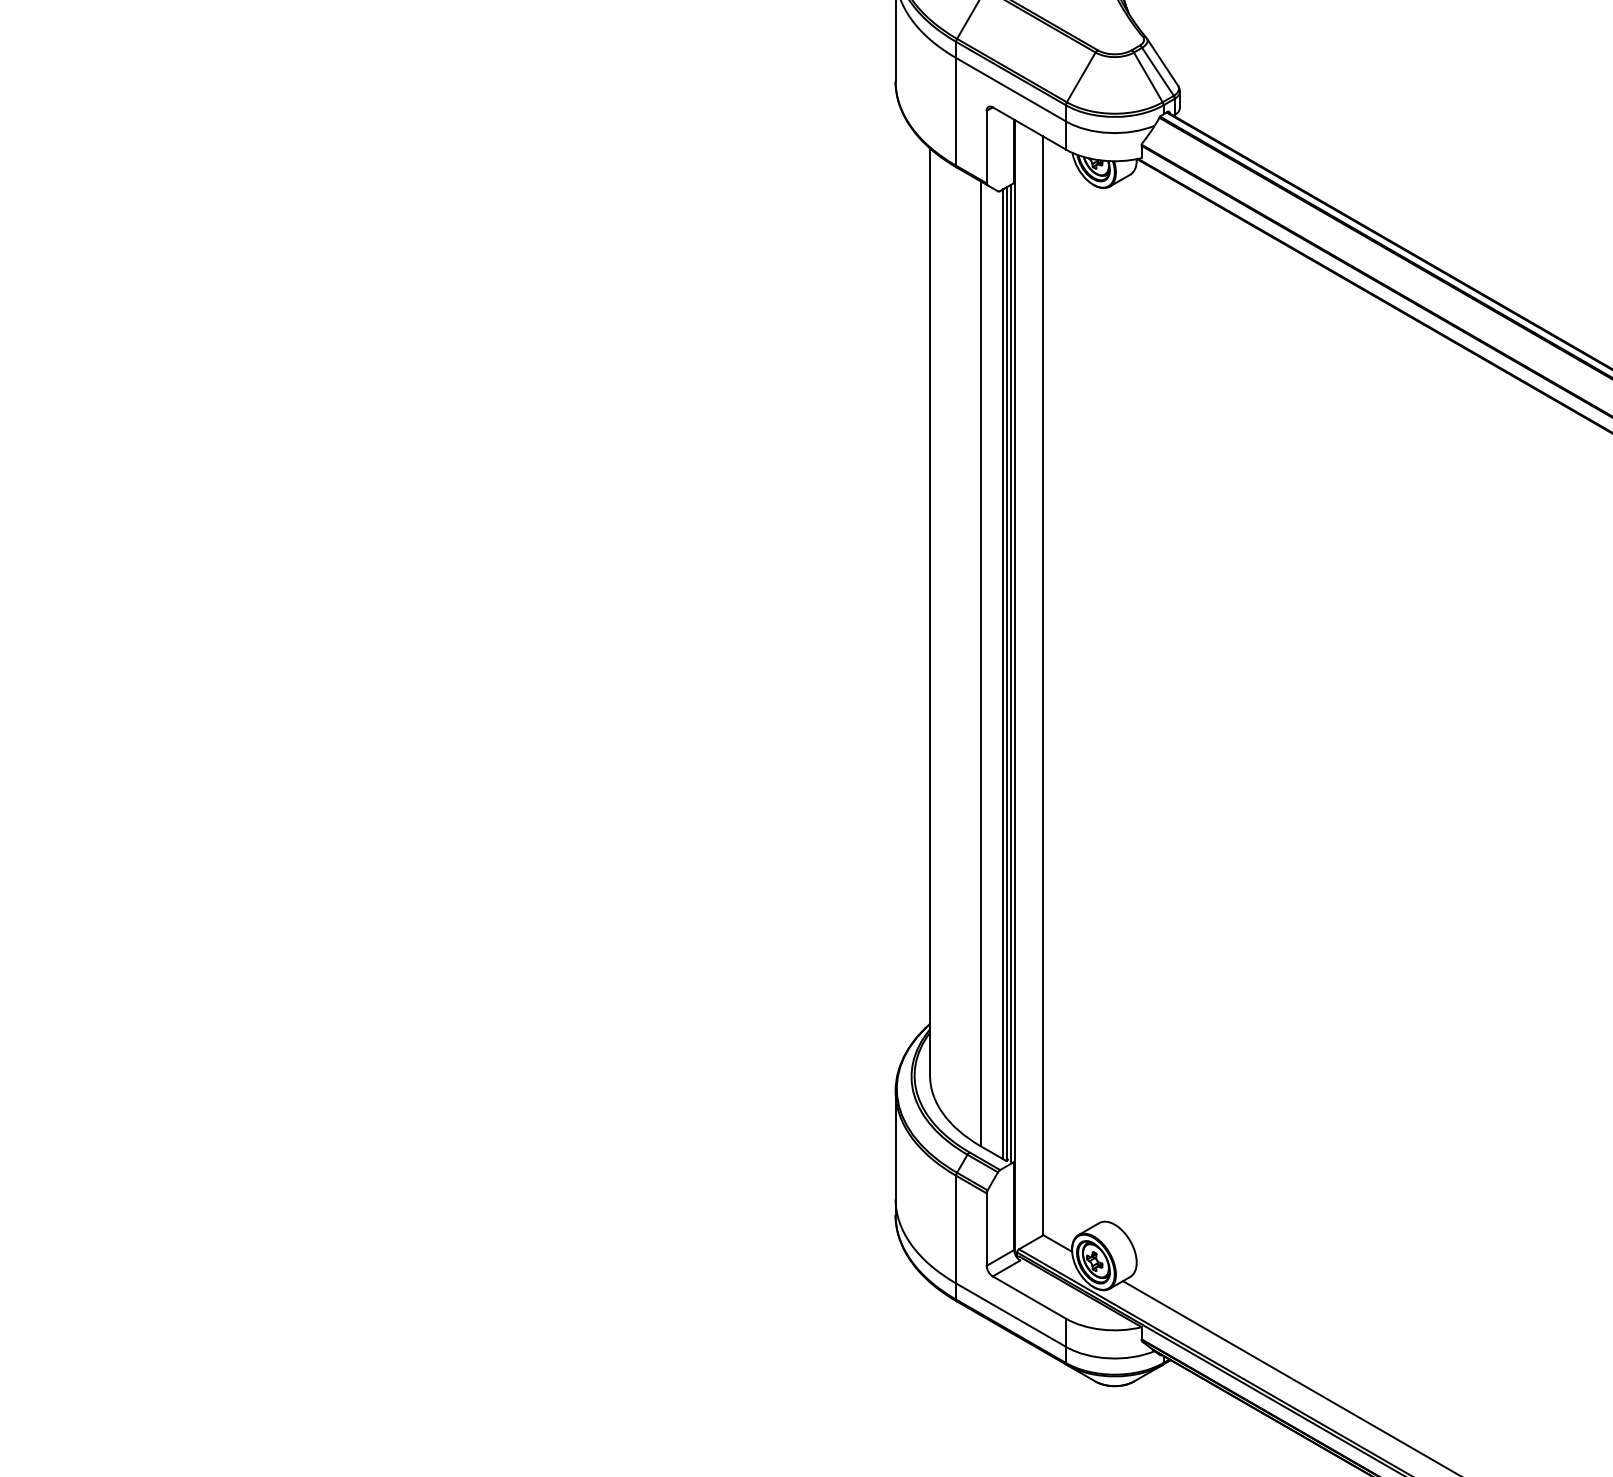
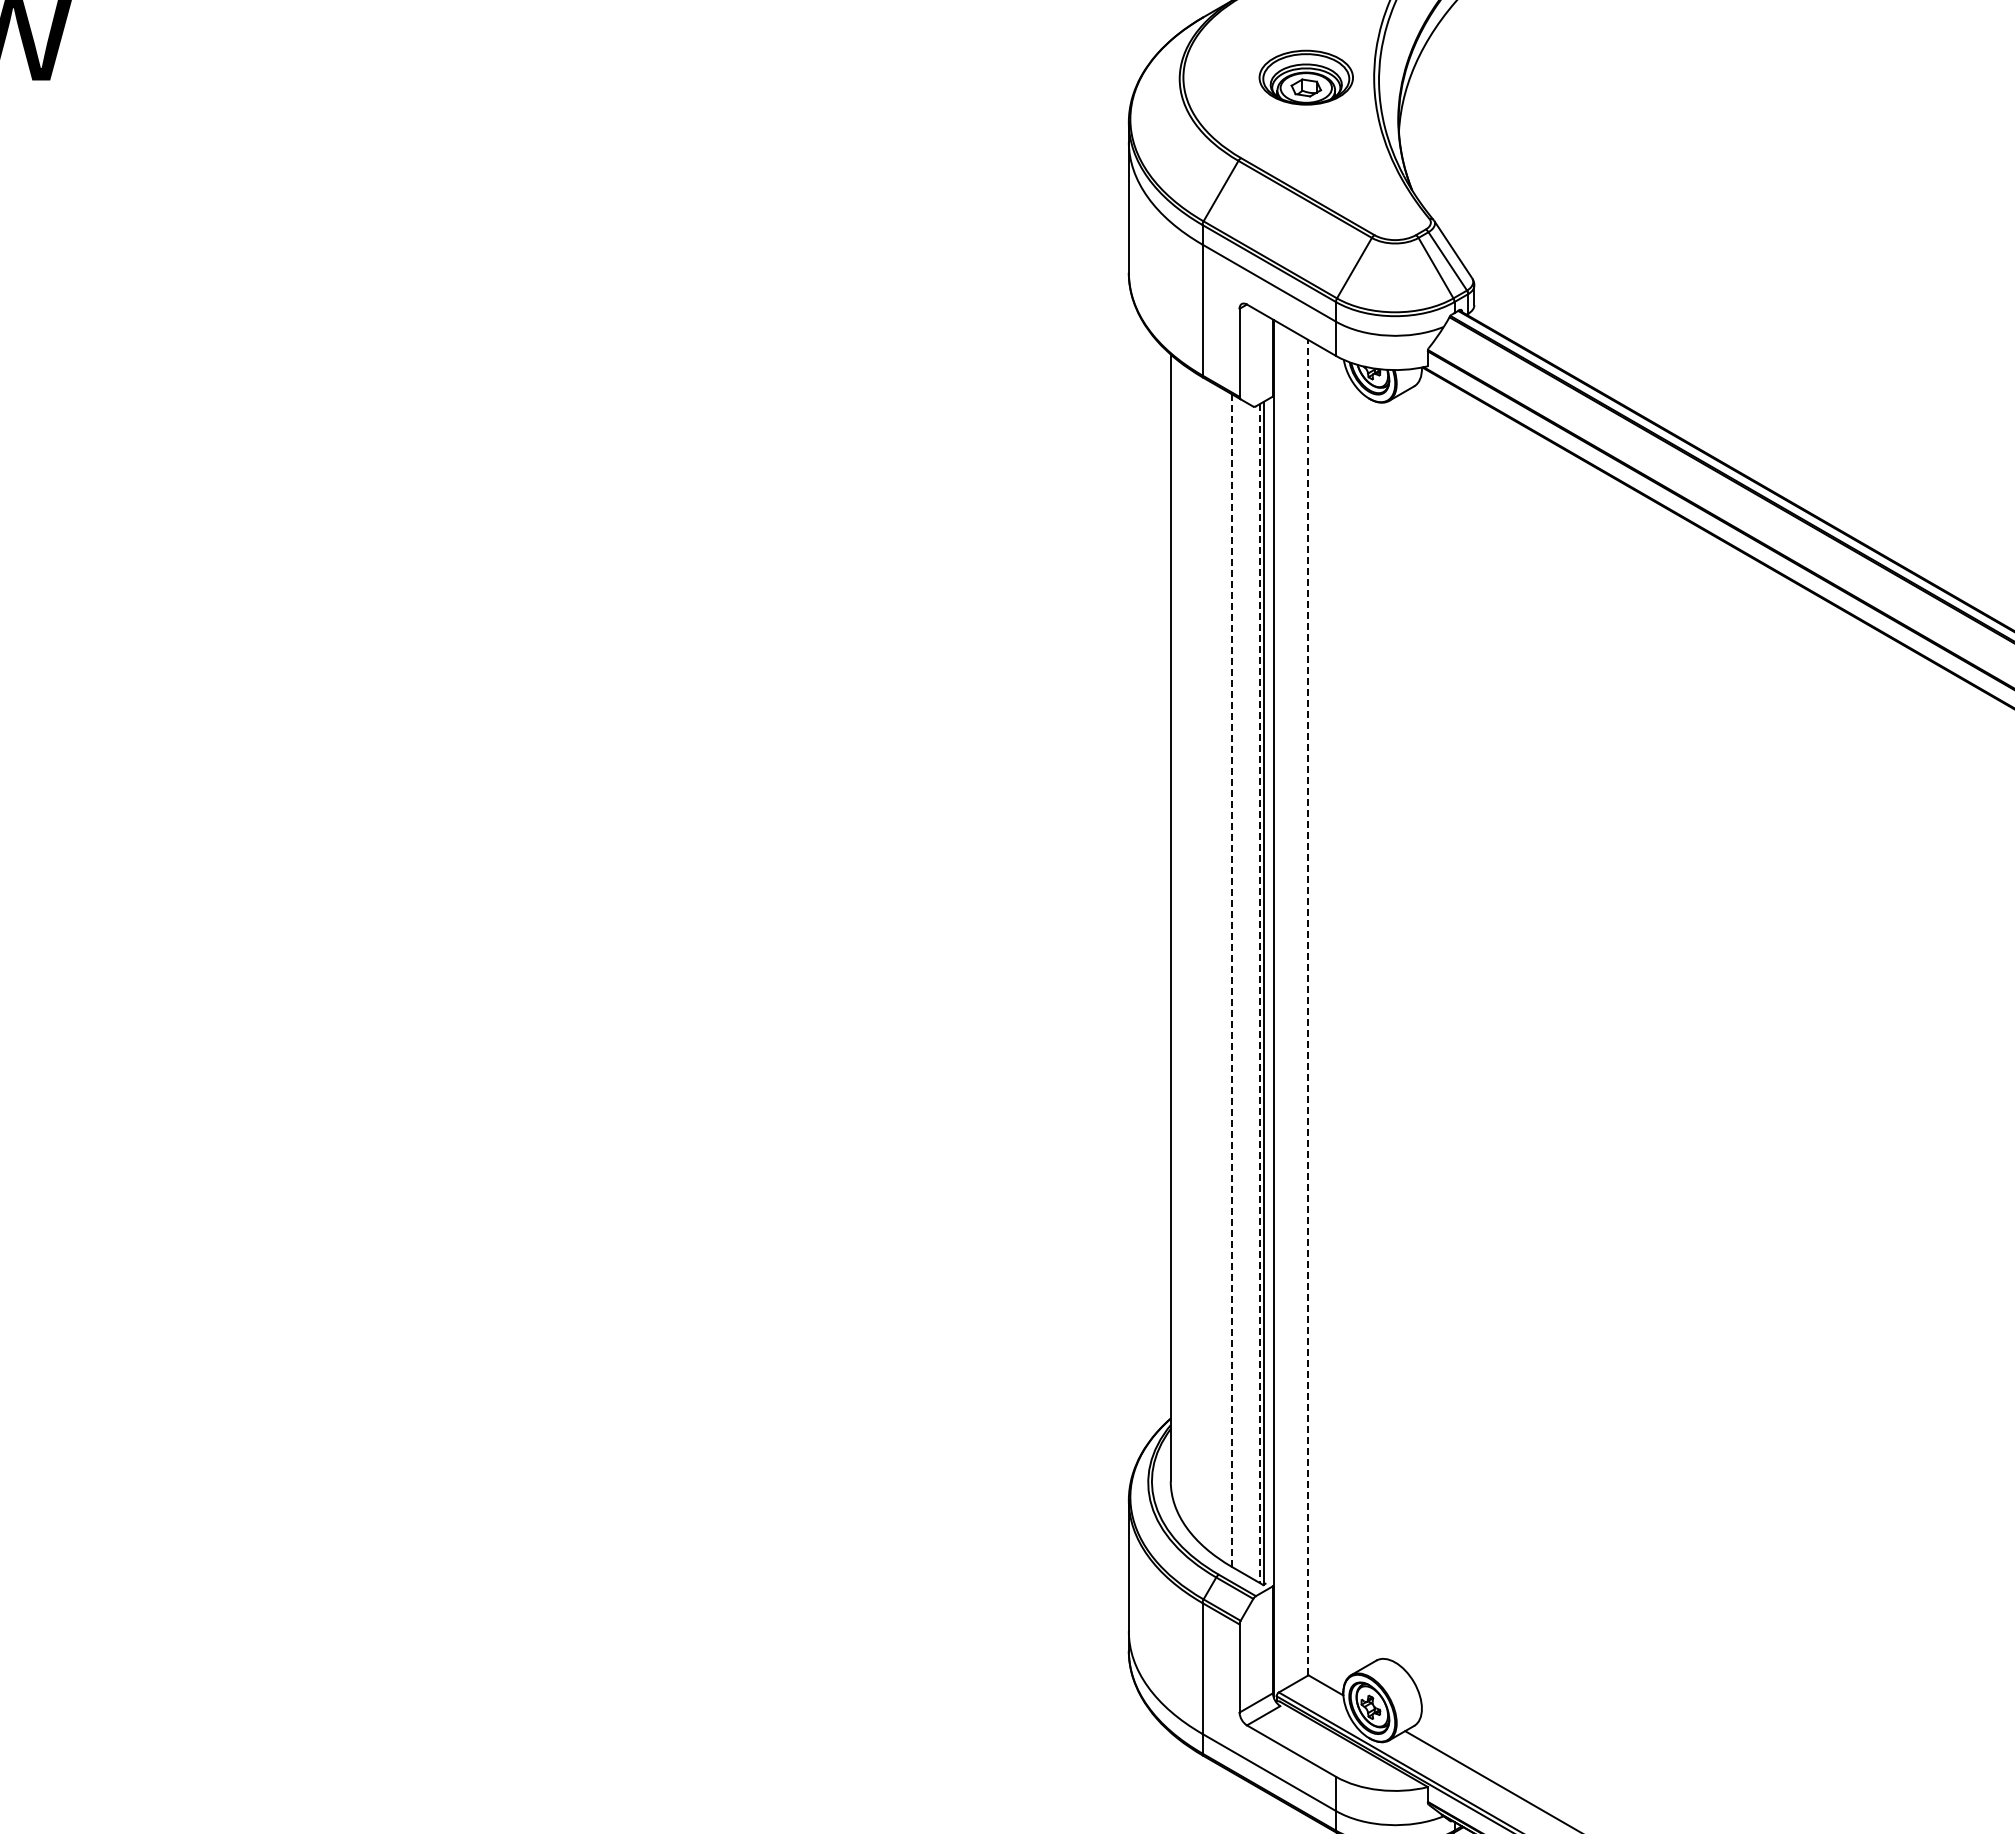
line: (980, 663) -> (1232, 980), solid -> dashed
line: (1011, 672) -> (1269, 991), removed
line: (1003, 675) -> (1259, 994), solid -> dashed
line: (1043, 685) -> (1308, 1007), solid -> dashed

